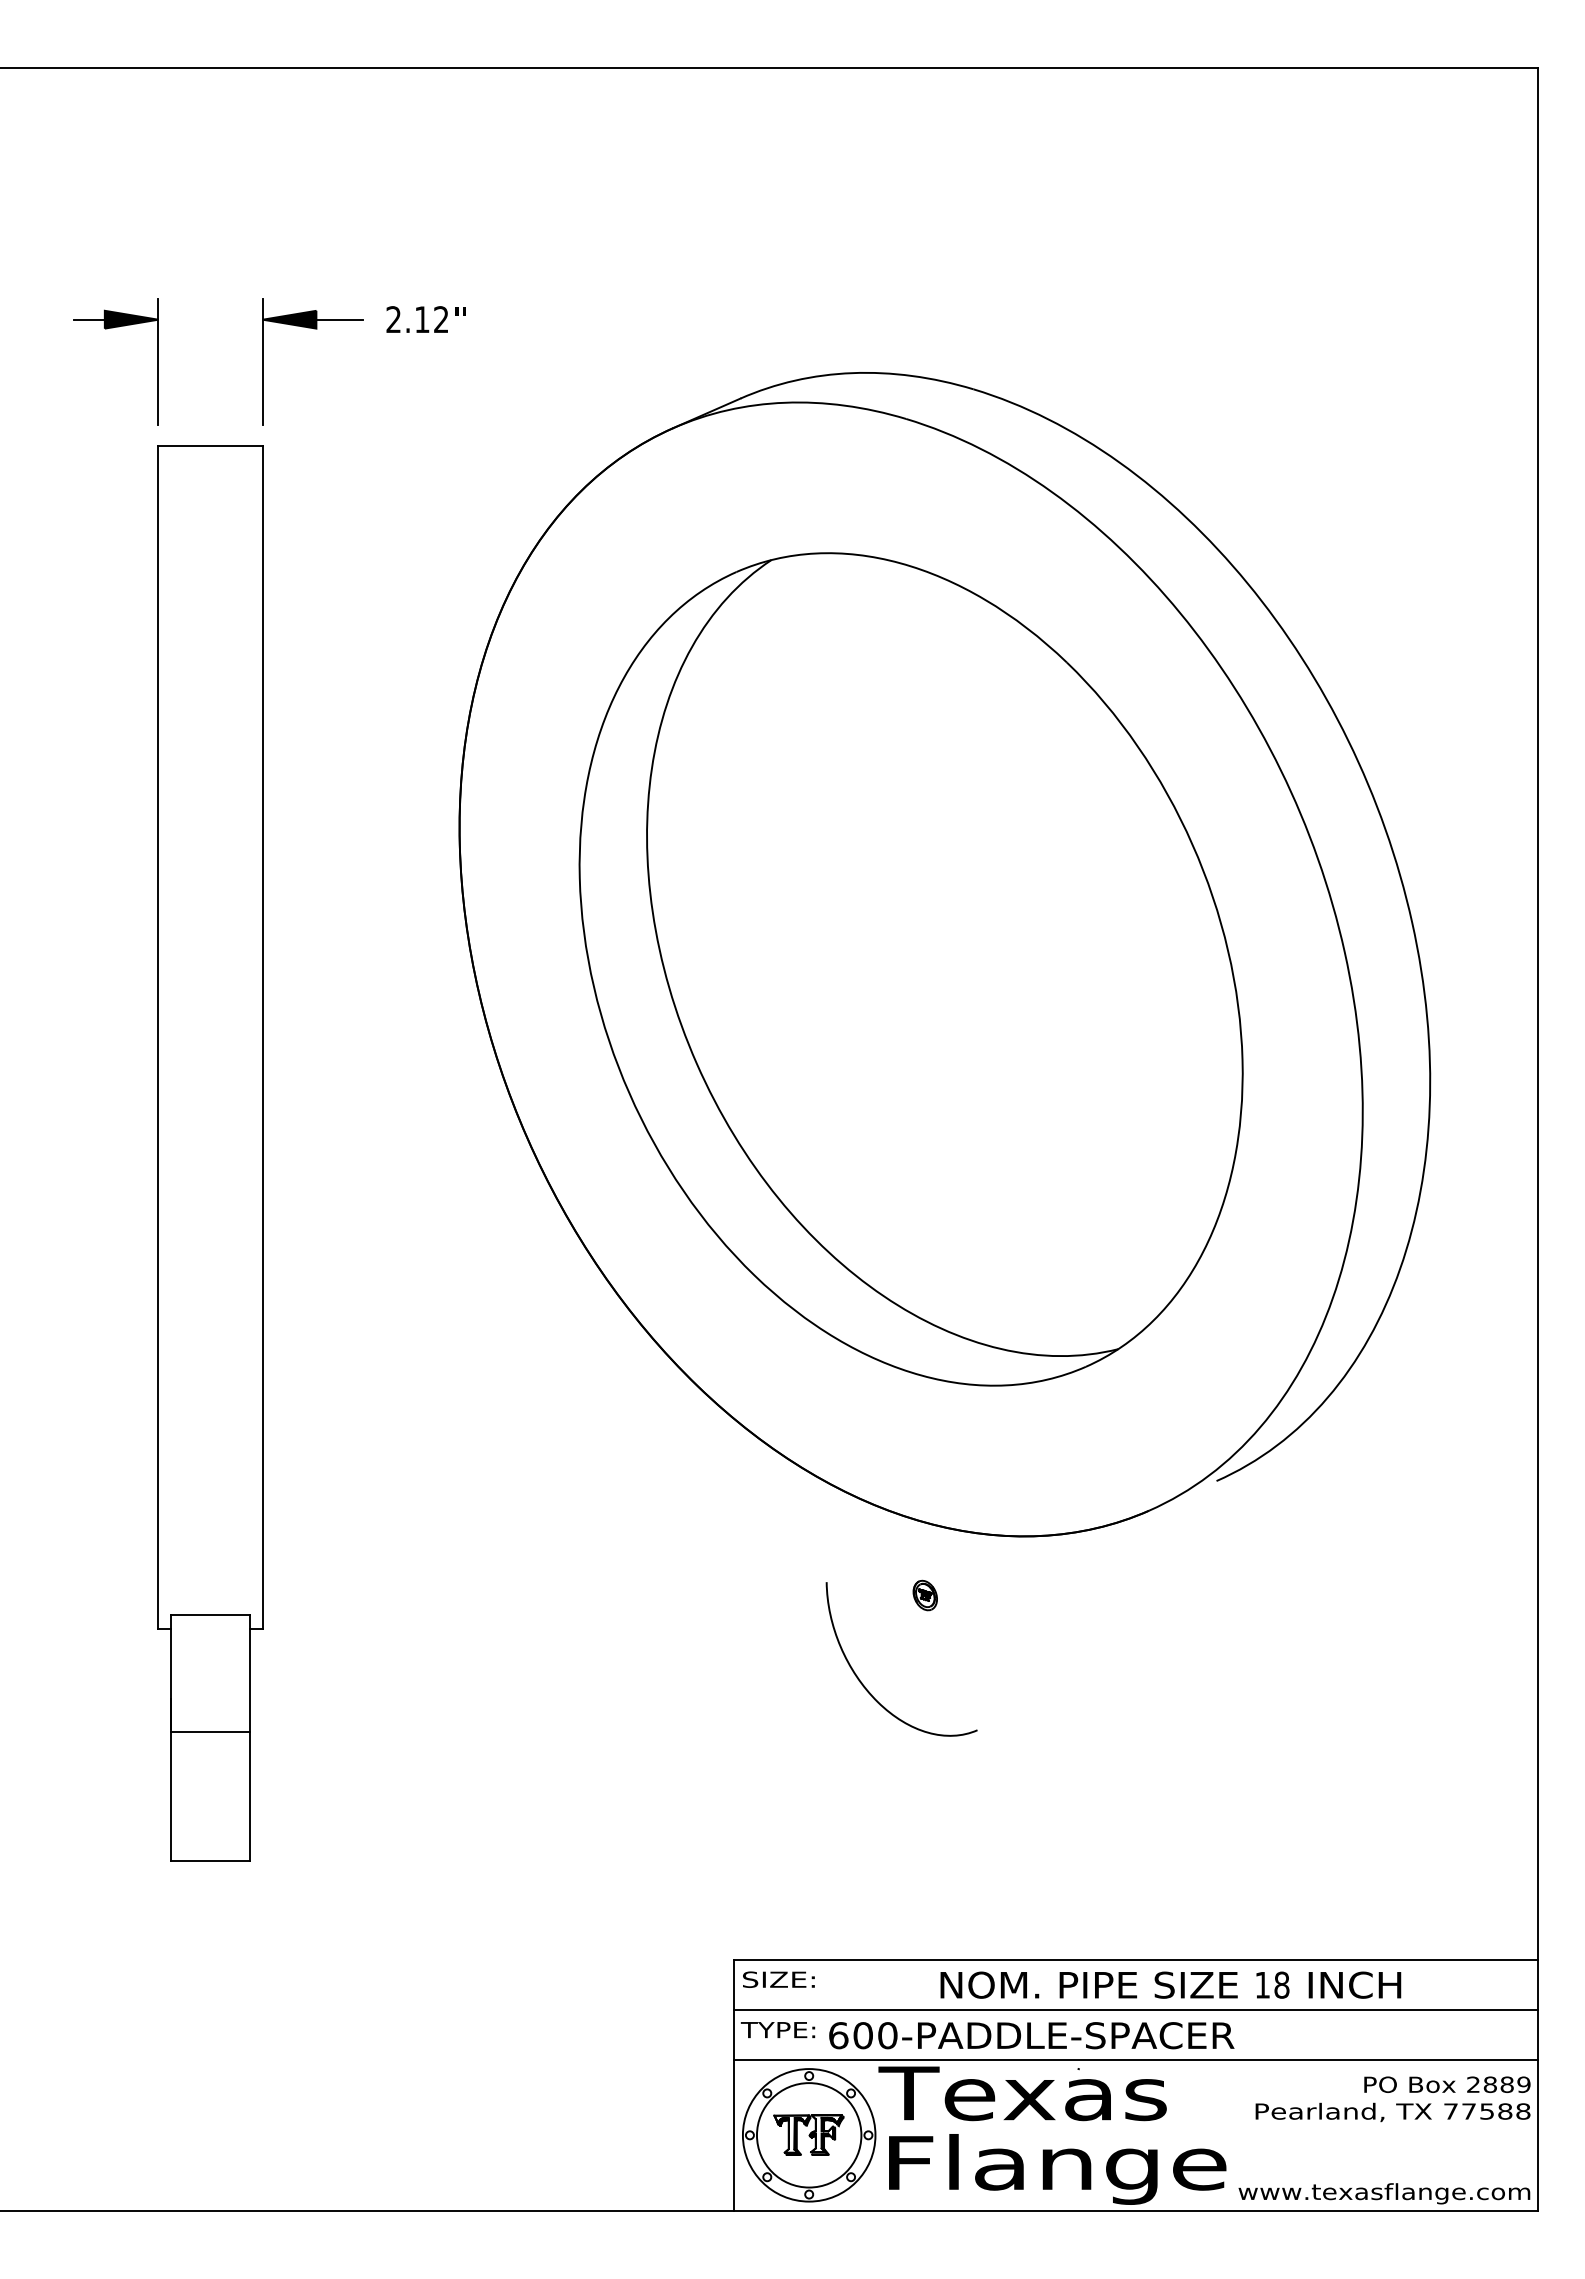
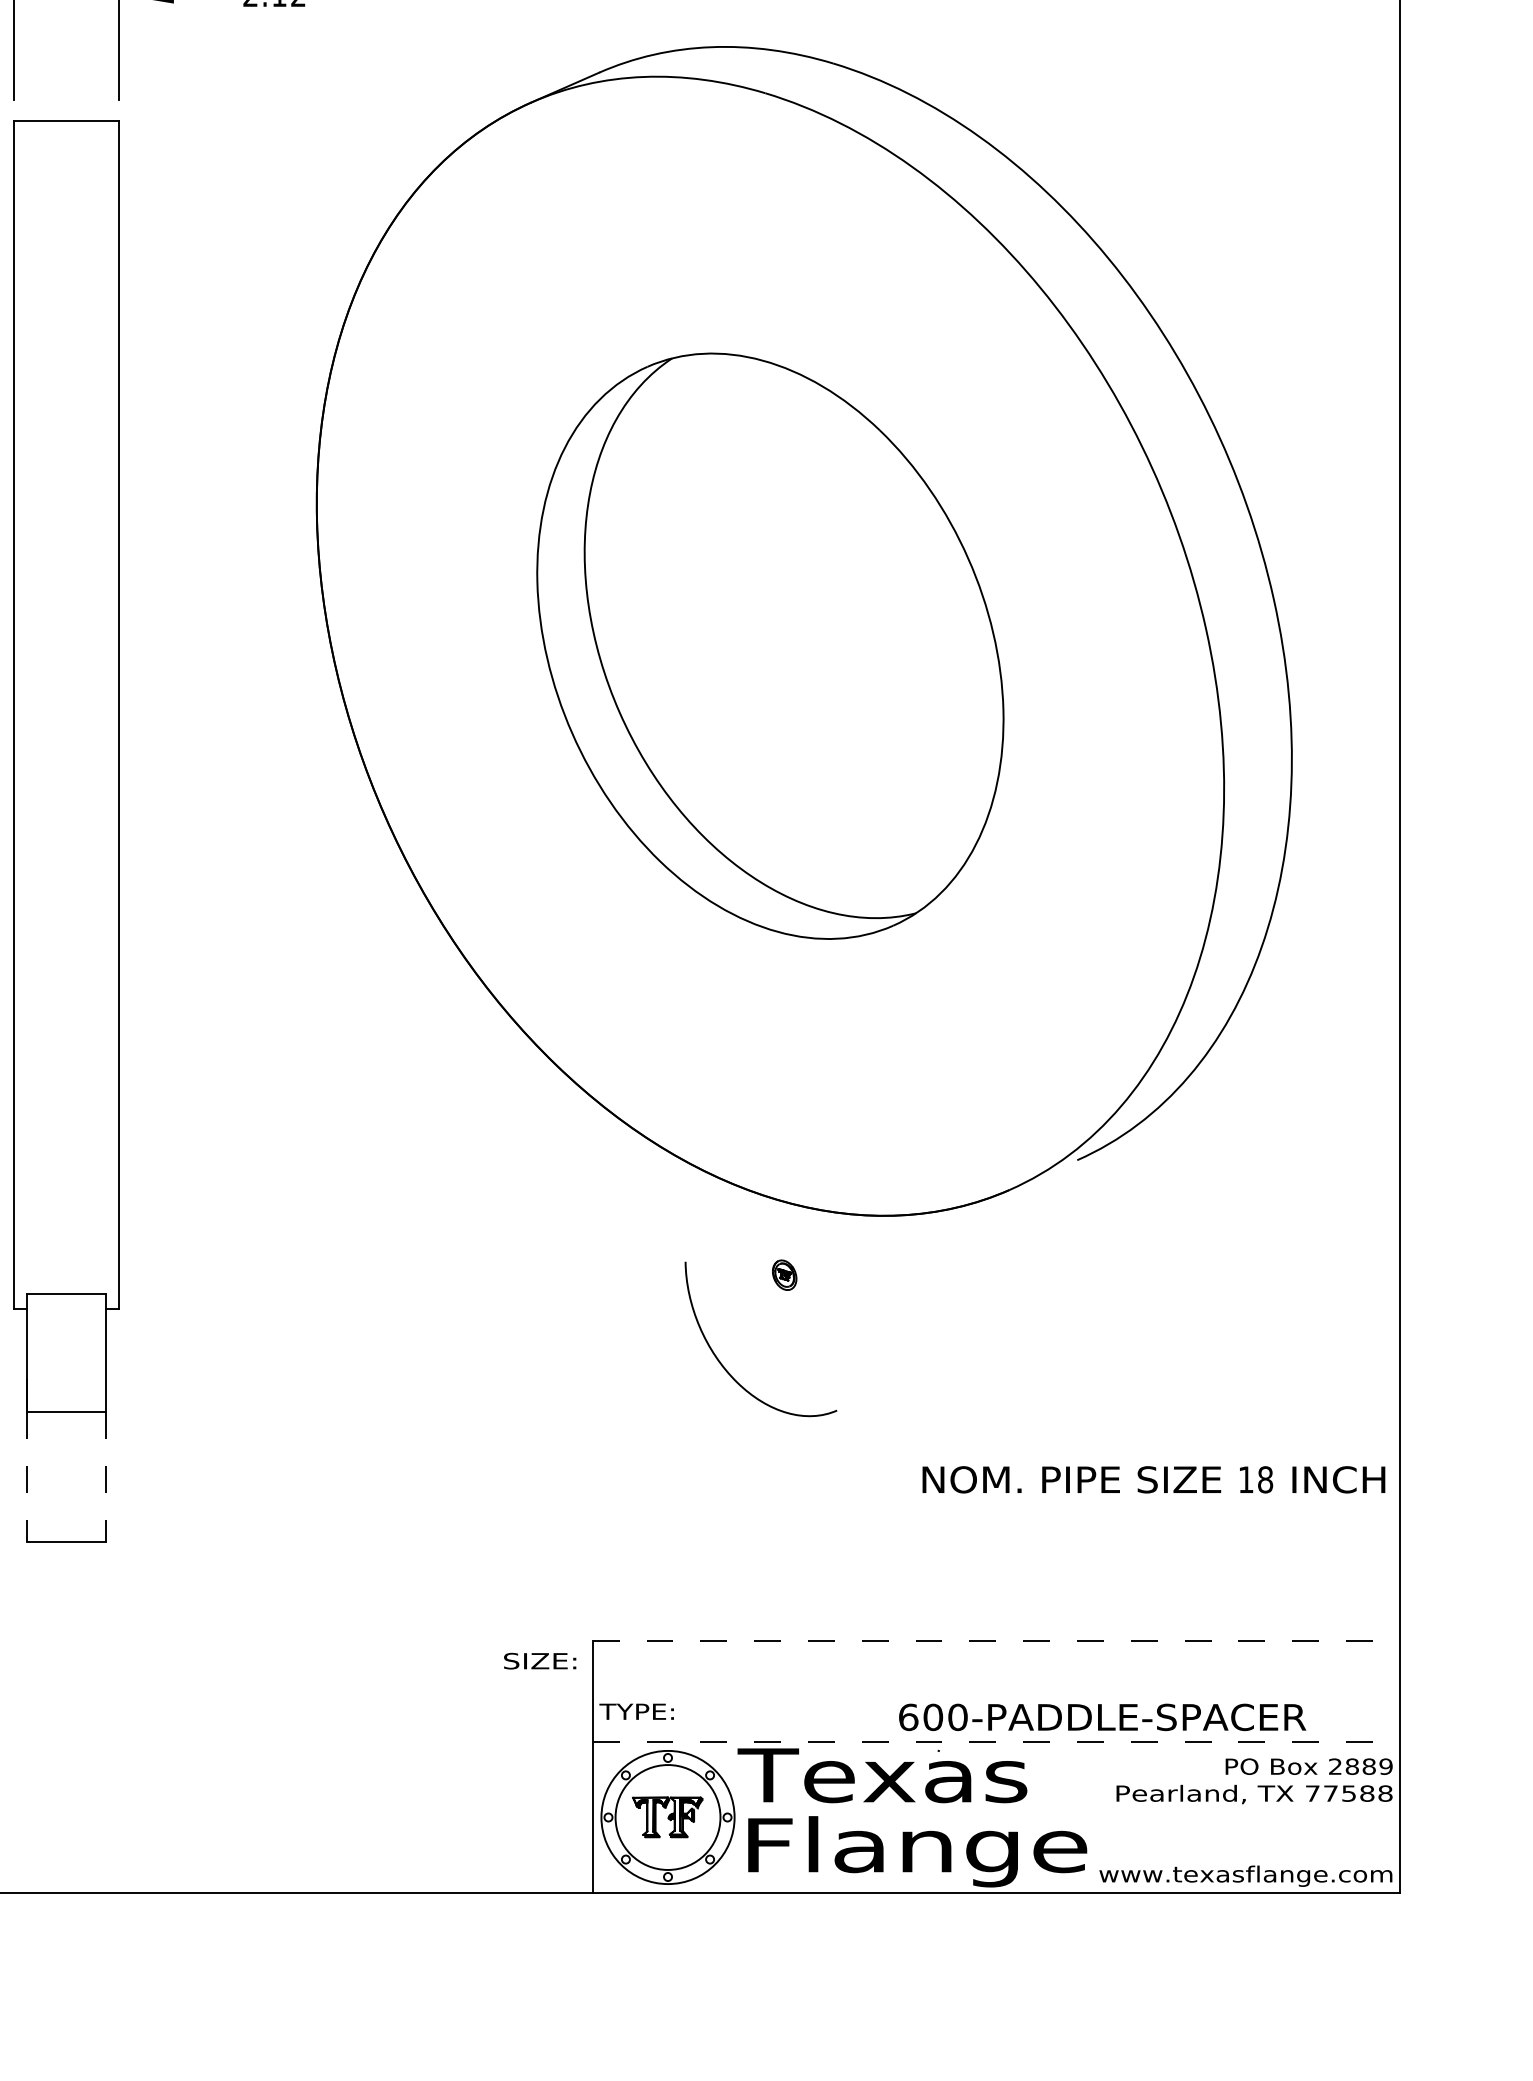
part: (910, 969) -> (769, 646), size x0.7
line: (171, 1796) -> (27, 1477), solid -> dashed
line: (249, 1796) -> (105, 1477), solid -> dashed
line: (1135, 1959) -> (995, 1640), solid -> dashed
text: (778, 1979) -> (539, 1660), moved
text: (1170, 1984) -> (1153, 1479), moved
line: (1135, 2009) -> (995, 1691), removed
text: (1031, 2035) -> (1102, 1717), moved
line: (1135, 2060) -> (995, 1742), solid -> dashed

